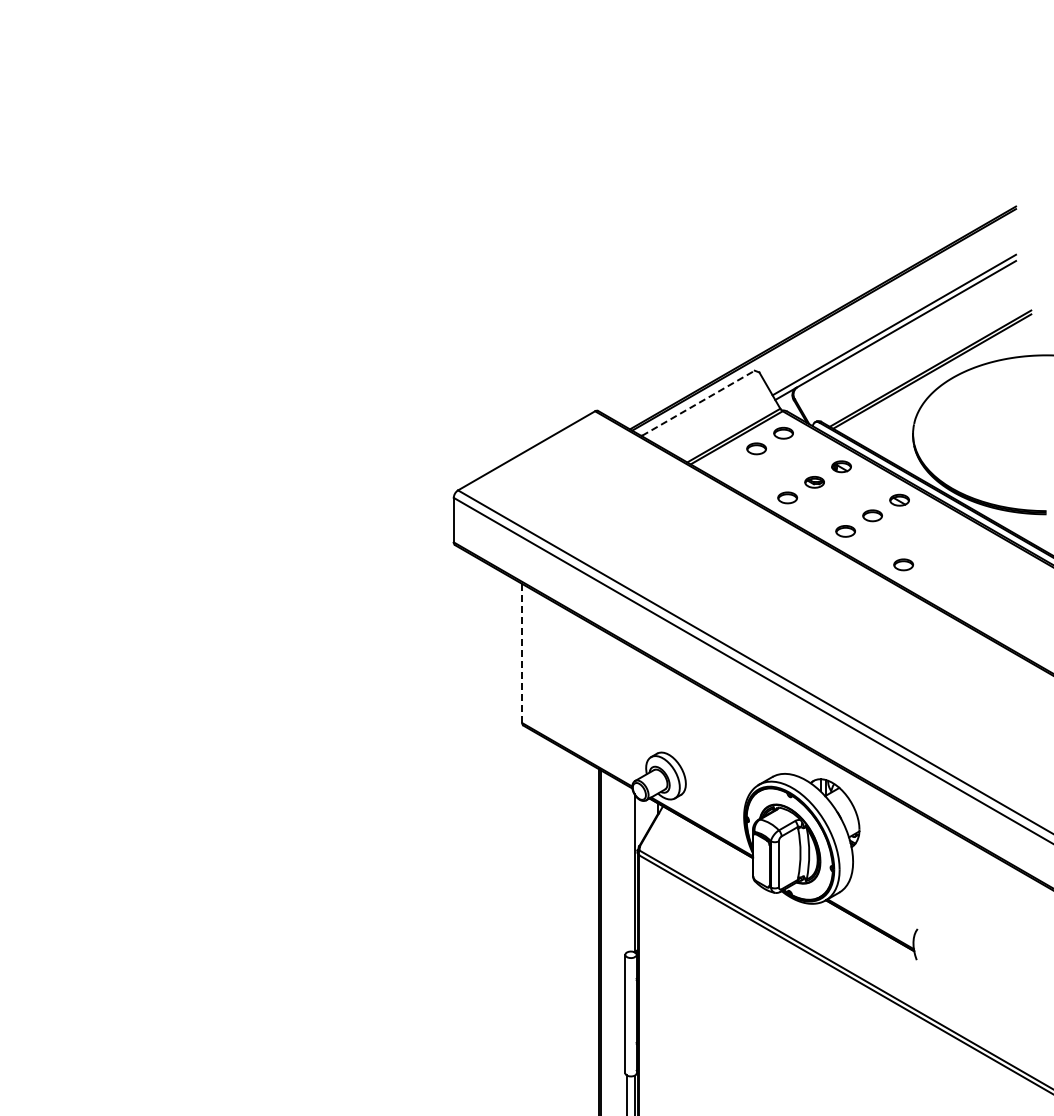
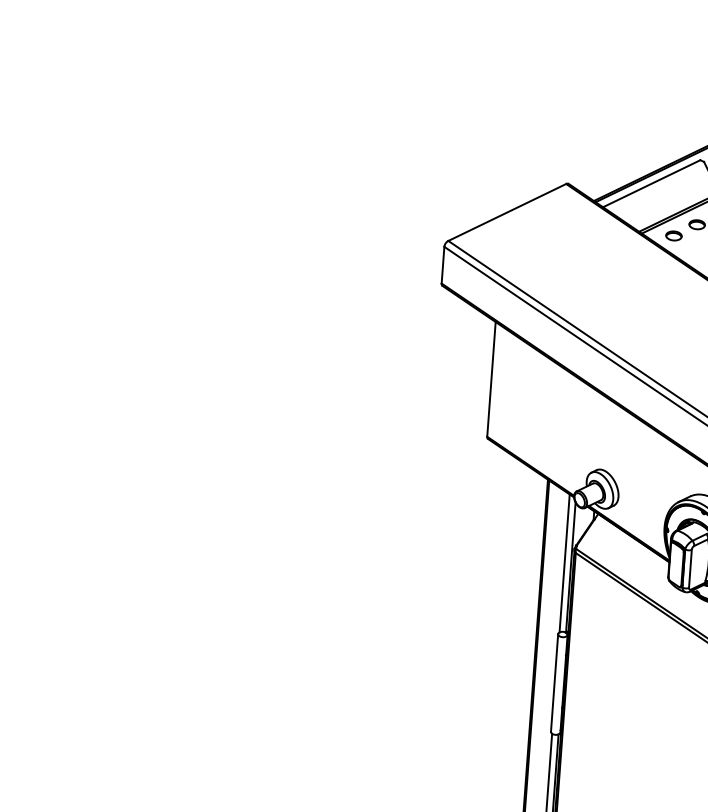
line: (698, 403) -> (651, 183), dashed -> solid
part: (729, 464) -> (673, 236), added
line: (522, 653) -> (491, 379), dashed -> solid
line: (626, 868) -> (564, 563), added

